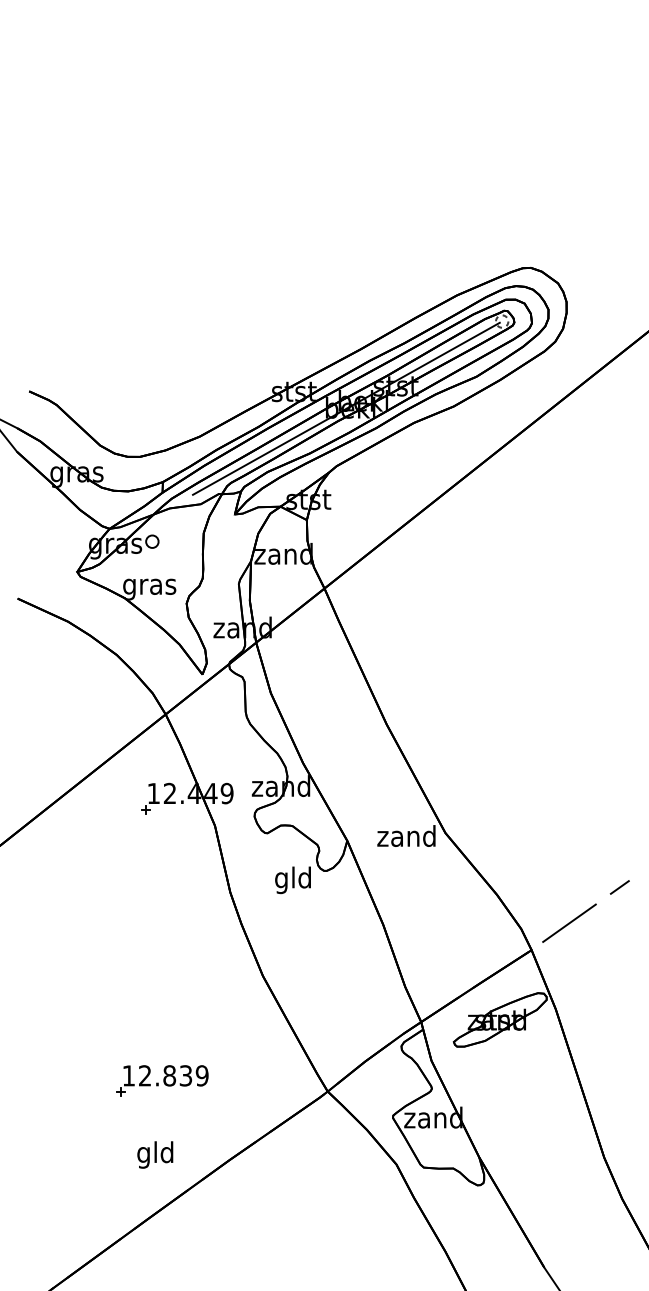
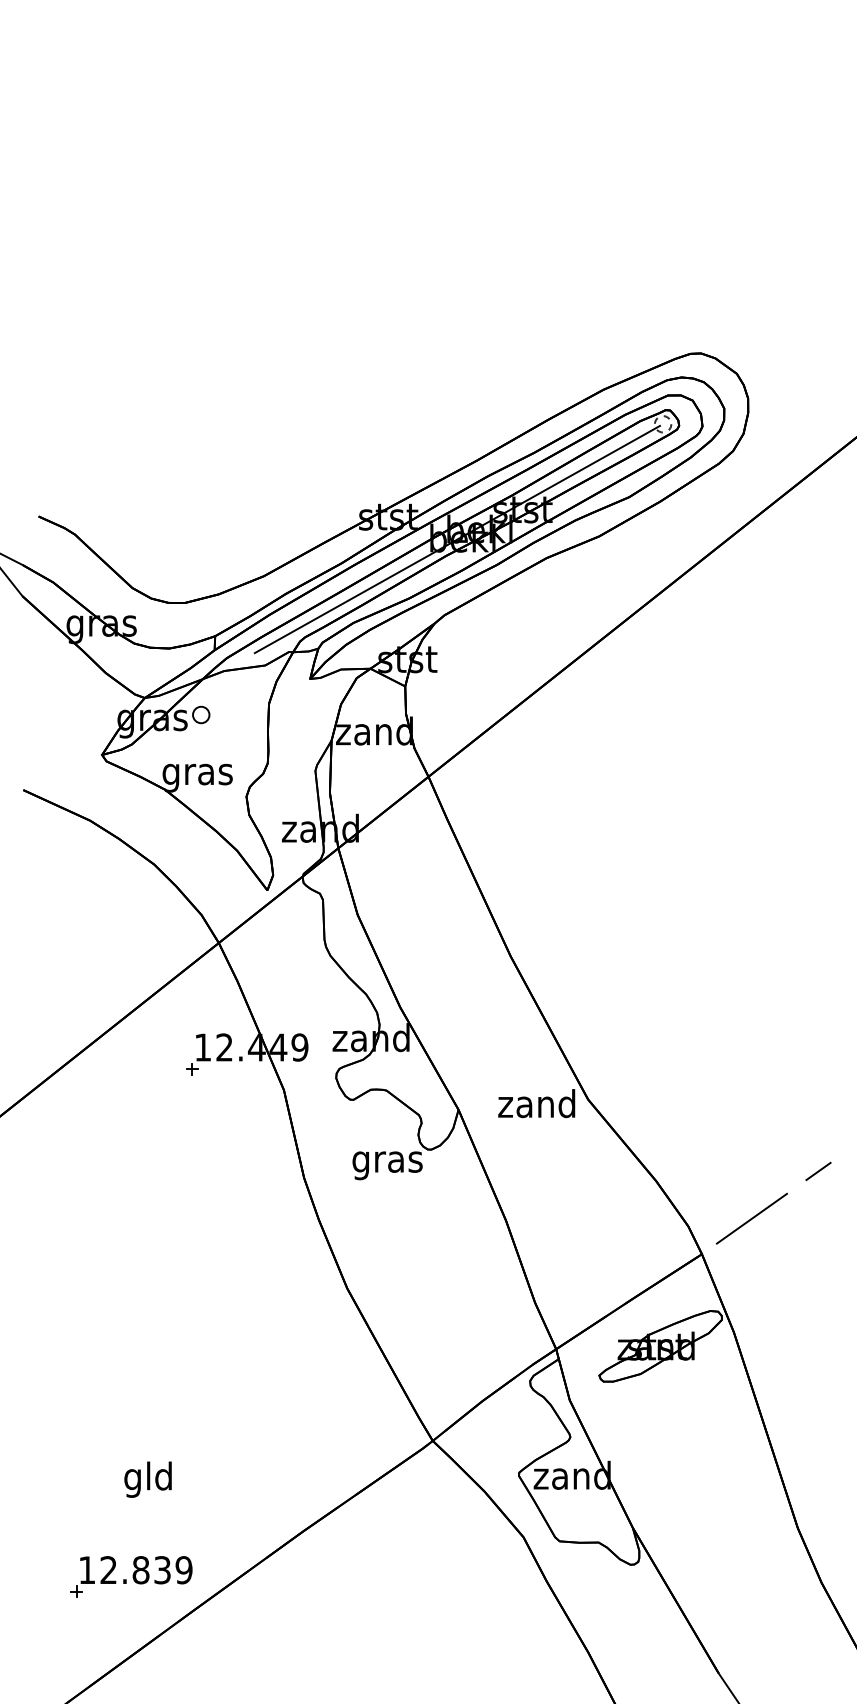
text: (293, 879) -> (387, 1161), gld -> gras
part: (162, 1080) -> (131, 1576), moved
text: (154, 1154) -> (147, 1479), moved

